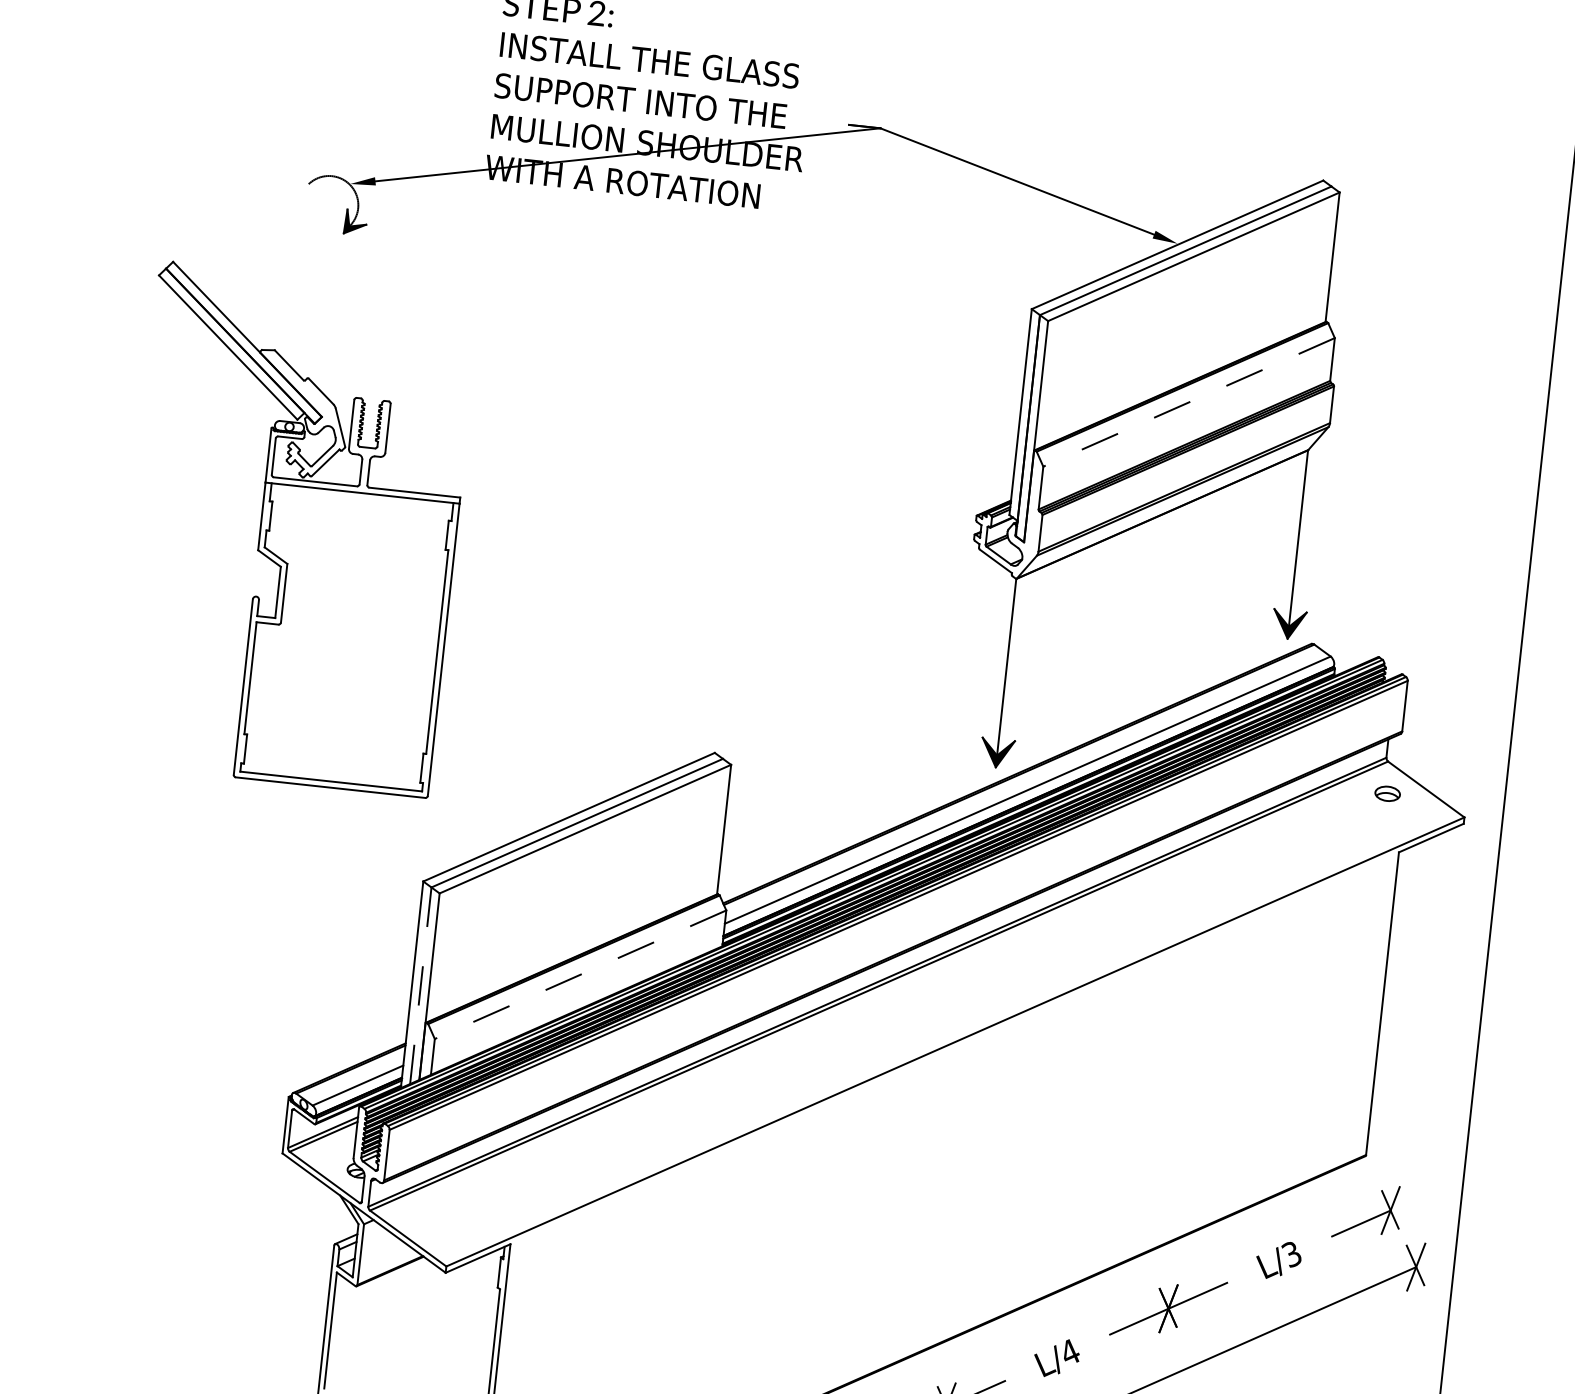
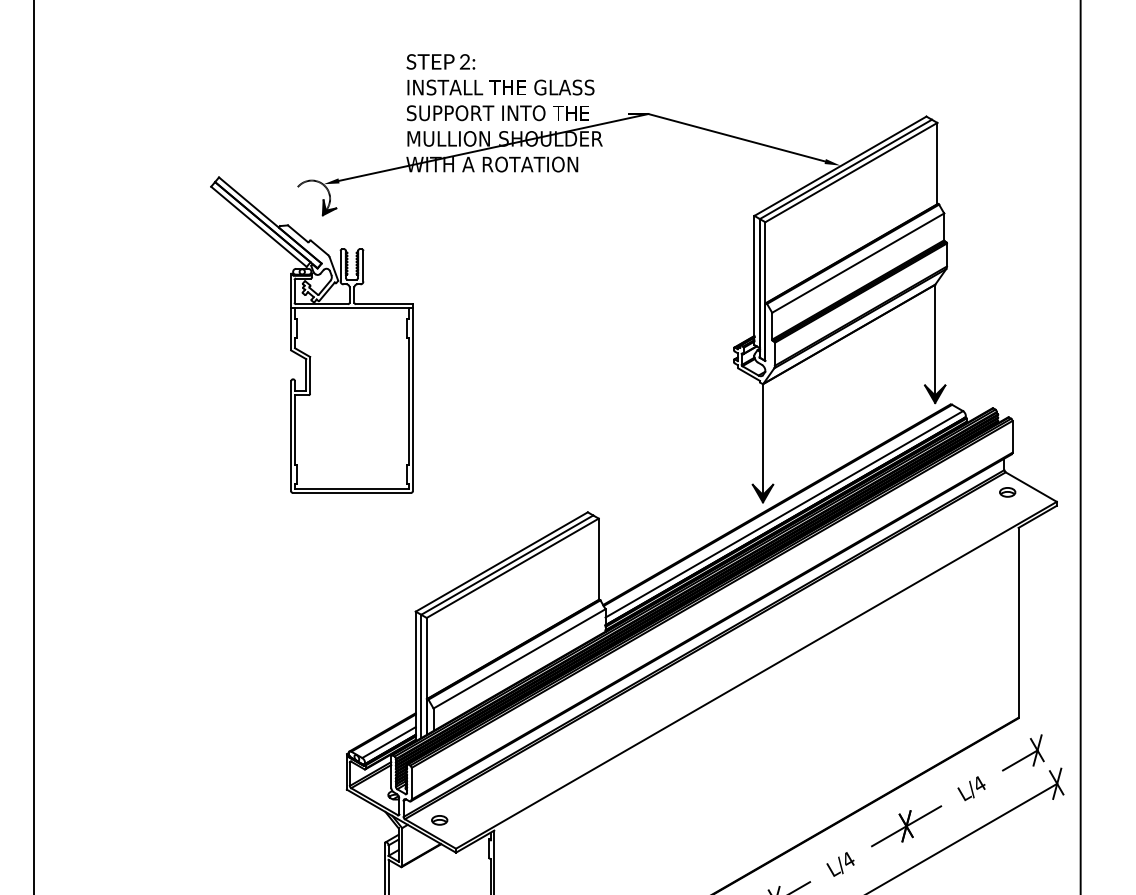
line: (1187, 402) -> (857, 263), dashed -> solid
part: (293, 528) -> (311, 334), moved
line: (580, 975) -> (519, 659), dashed -> solid
line: (421, 985) -> (421, 676), dashed -> solid
part: (424, 1218) -> (439, 820), added
text: (1290, 1254) -> (978, 784), L/3 -> L/4

